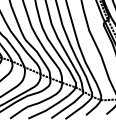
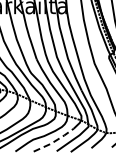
line: (50, 108) -> (55, 141), solid -> dashed

